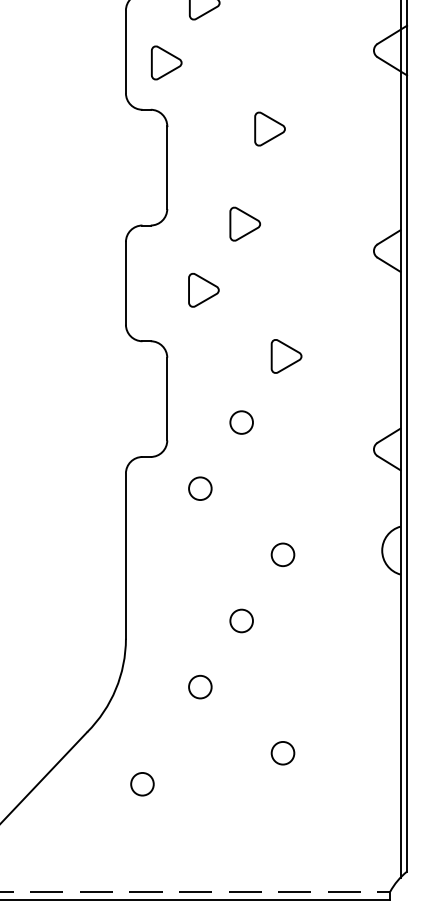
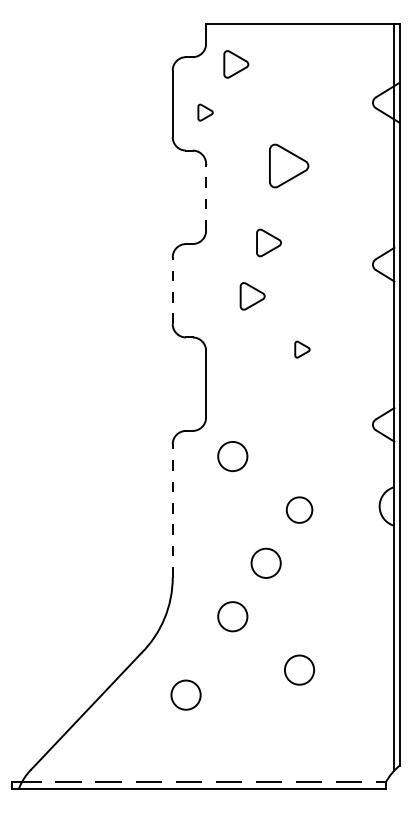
part: (166, 62) -> (205, 112), size x0.6
part: (269, 129) -> (288, 166), size x1.6
line: (167, 166) -> (206, 196), solid -> dashed
line: (125, 283) -> (172, 290), solid -> dashed
part: (203, 290) -> (252, 296), moved
part: (286, 356) -> (302, 349), size x0.6
circle: (242, 423) -> (266, 403), removed
circle: (199, 488) -> (232, 456), size x1.6
circle: (282, 554) -> (299, 509), size x1.4
line: (125, 555) -> (172, 510), solid -> dashed
circle: (242, 621) -> (266, 563), size x1.6
circle: (199, 686) -> (232, 616), size x1.6
circle: (282, 753) -> (299, 670), size x1.6
circle: (141, 784) -> (185, 695), size x1.6

